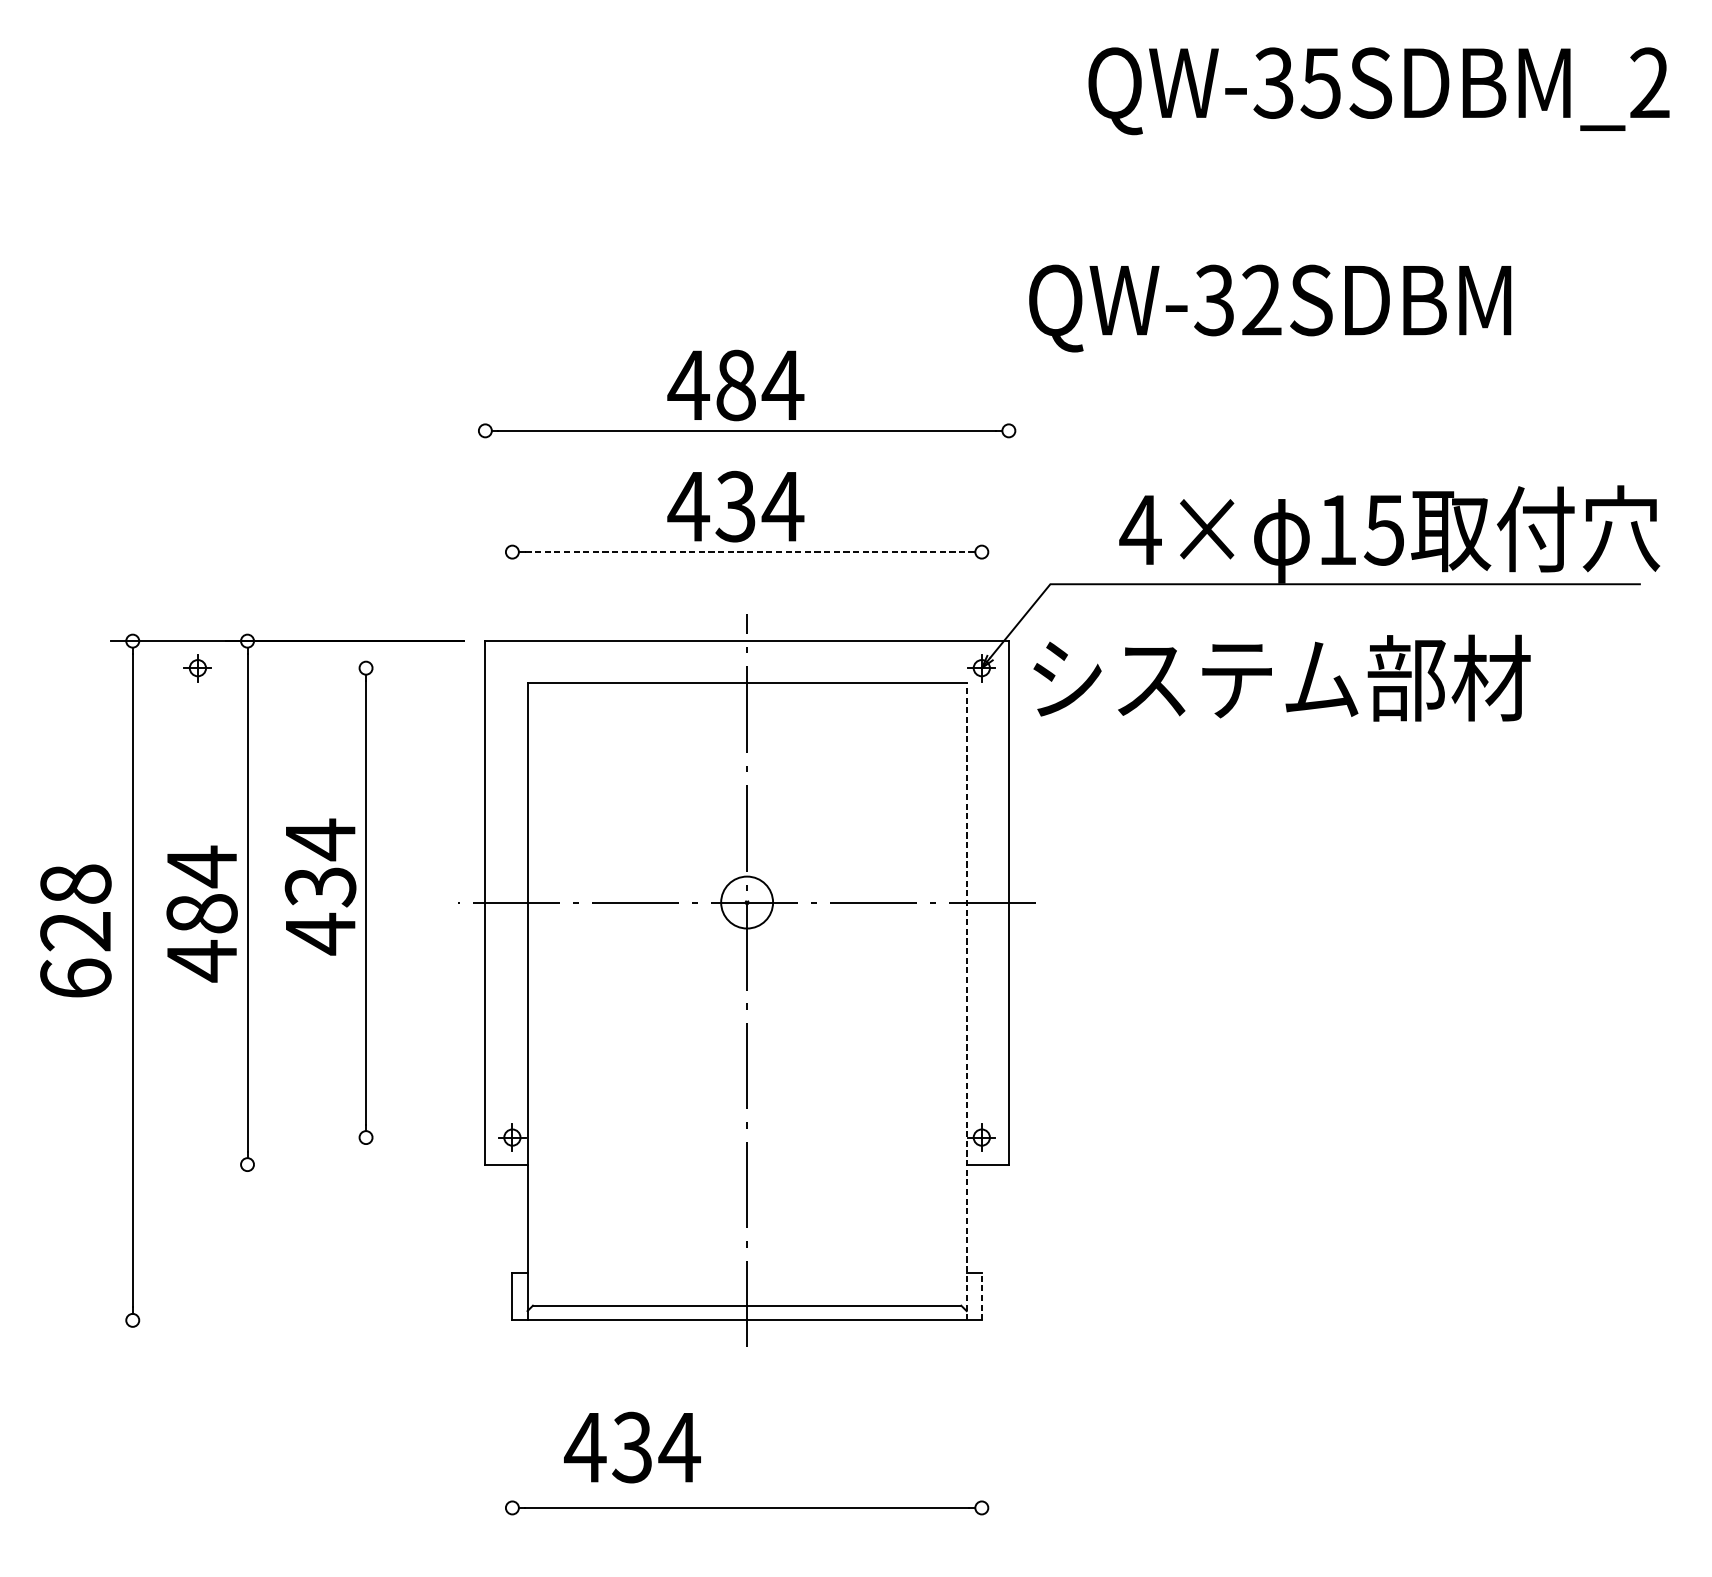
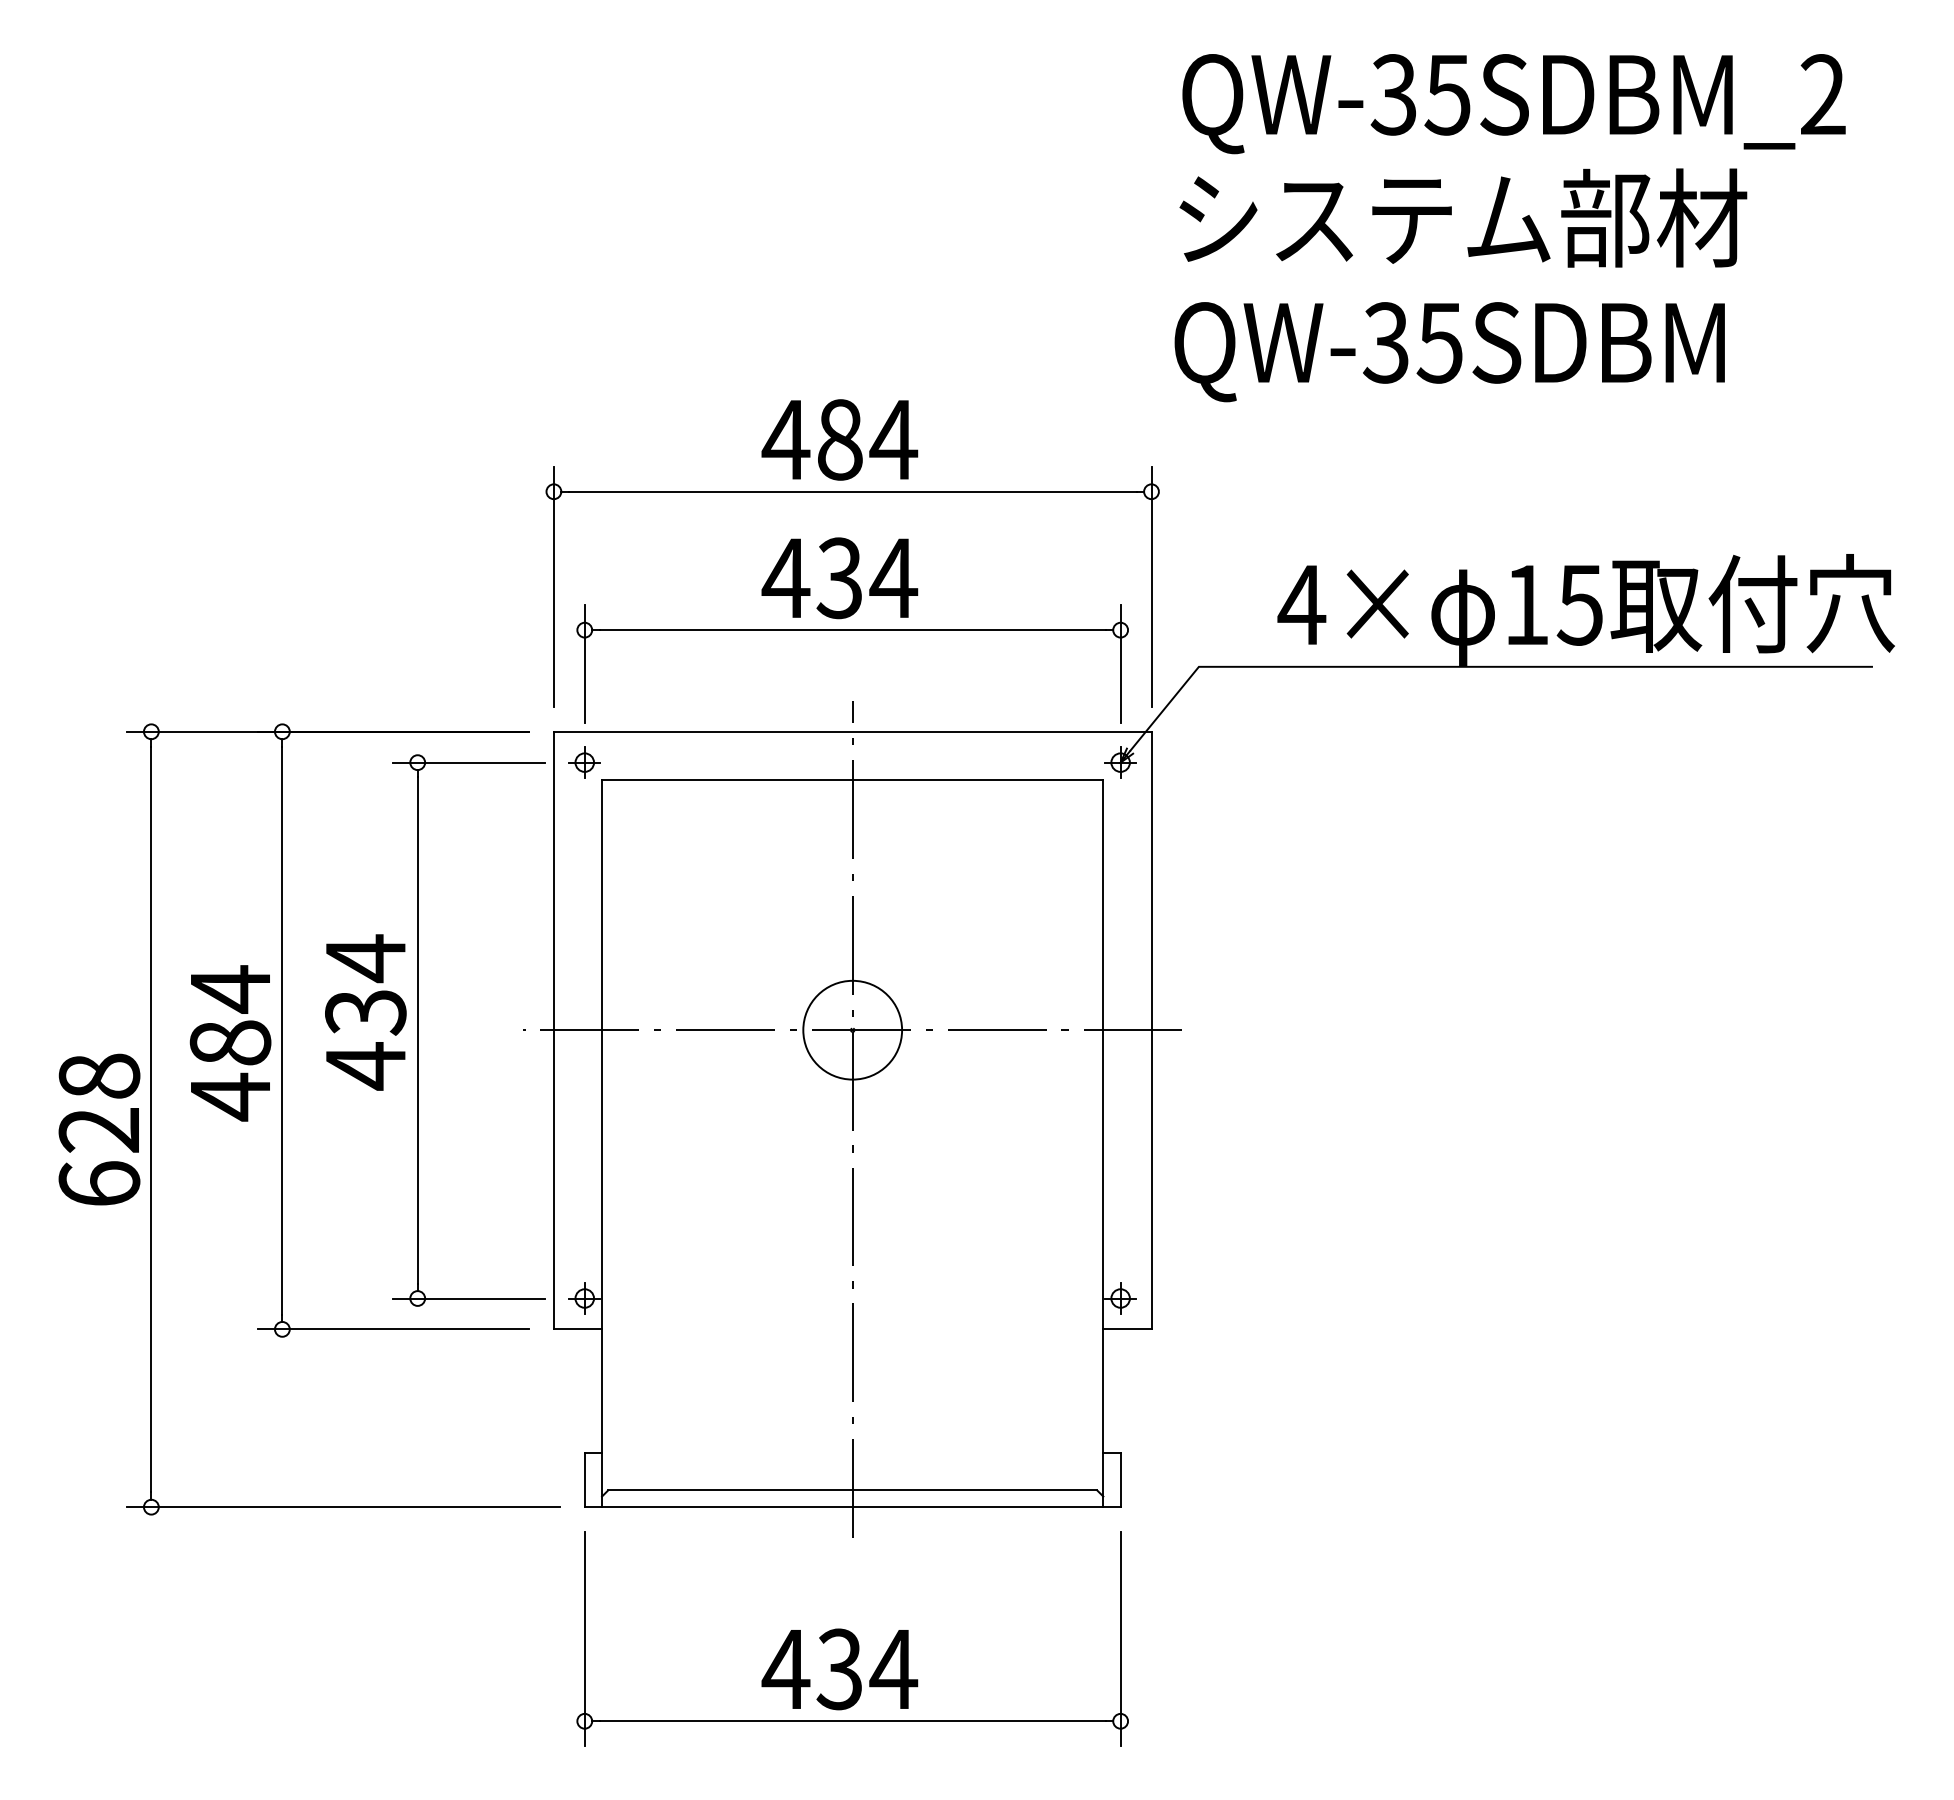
text: (1378, 91) -> (1513, 104), moved
text: (1261, 300) -> (1439, 342), QW-32SDBM -> QW-35SDBM
line: (485, 514) -> (553, 587), added
line: (1008, 514) -> (1151, 587), added
line: (747, 552) -> (853, 630), dashed -> solid
line: (512, 581) -> (584, 663), added
line: (981, 581) -> (1120, 663), added
part: (197, 668) -> (584, 762), moved
line: (410, 668) -> (468, 762), added
text: (1282, 677) -> (1463, 217), moved
circle: (746, 901) -> (852, 1029), size x1.67
text: (75, 930) -> (99, 1129), moved
line: (966, 1001) -> (1103, 1143), dashed -> solid
line: (410, 1137) -> (468, 1298), added
line: (344, 1164) -> (393, 1329), added
line: (981, 1296) -> (1120, 1479), dashed -> solid
line: (301, 1320) -> (343, 1507), added
line: (512, 1435) -> (584, 1638), added
line: (981, 1435) -> (1120, 1638), added
text: (632, 1447) -> (839, 1669), moved

